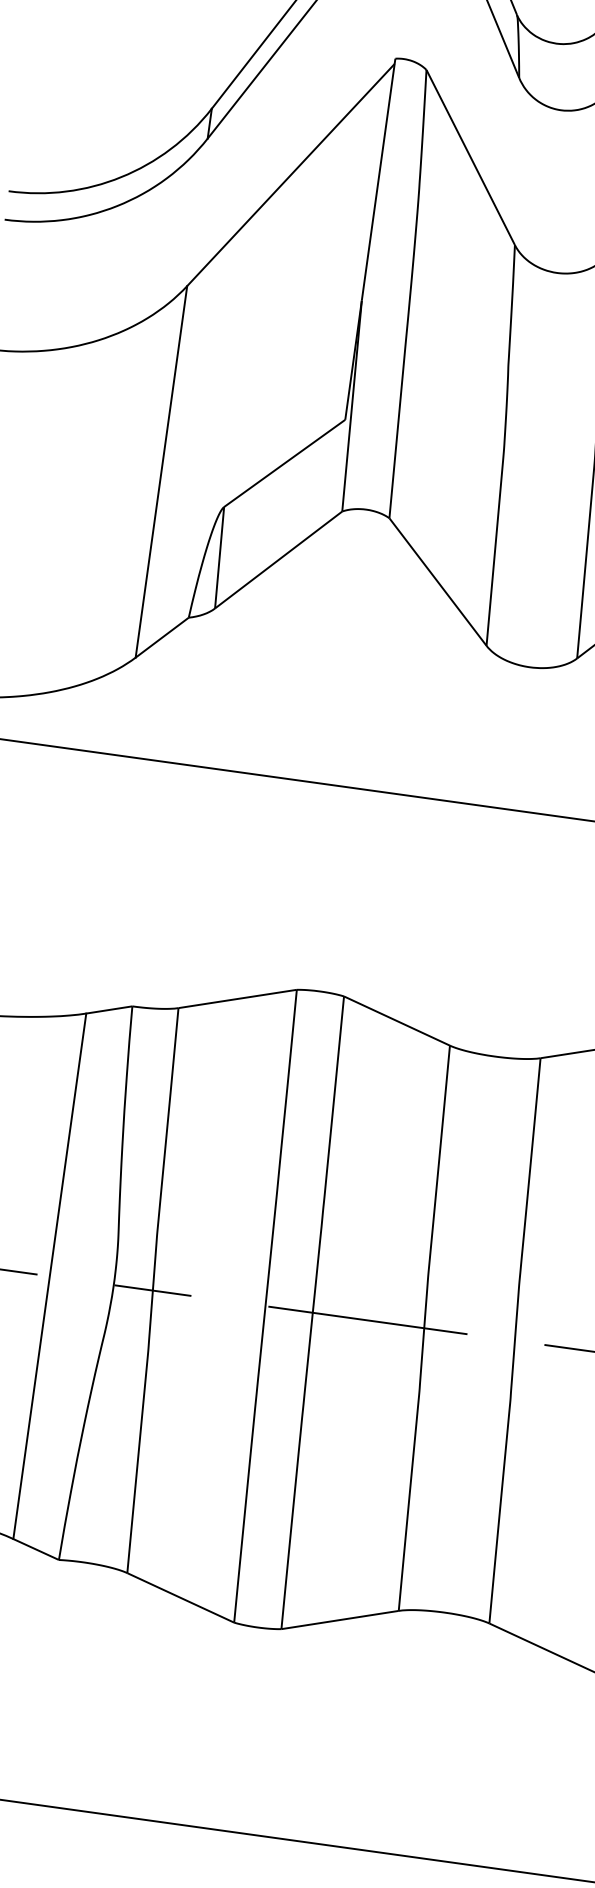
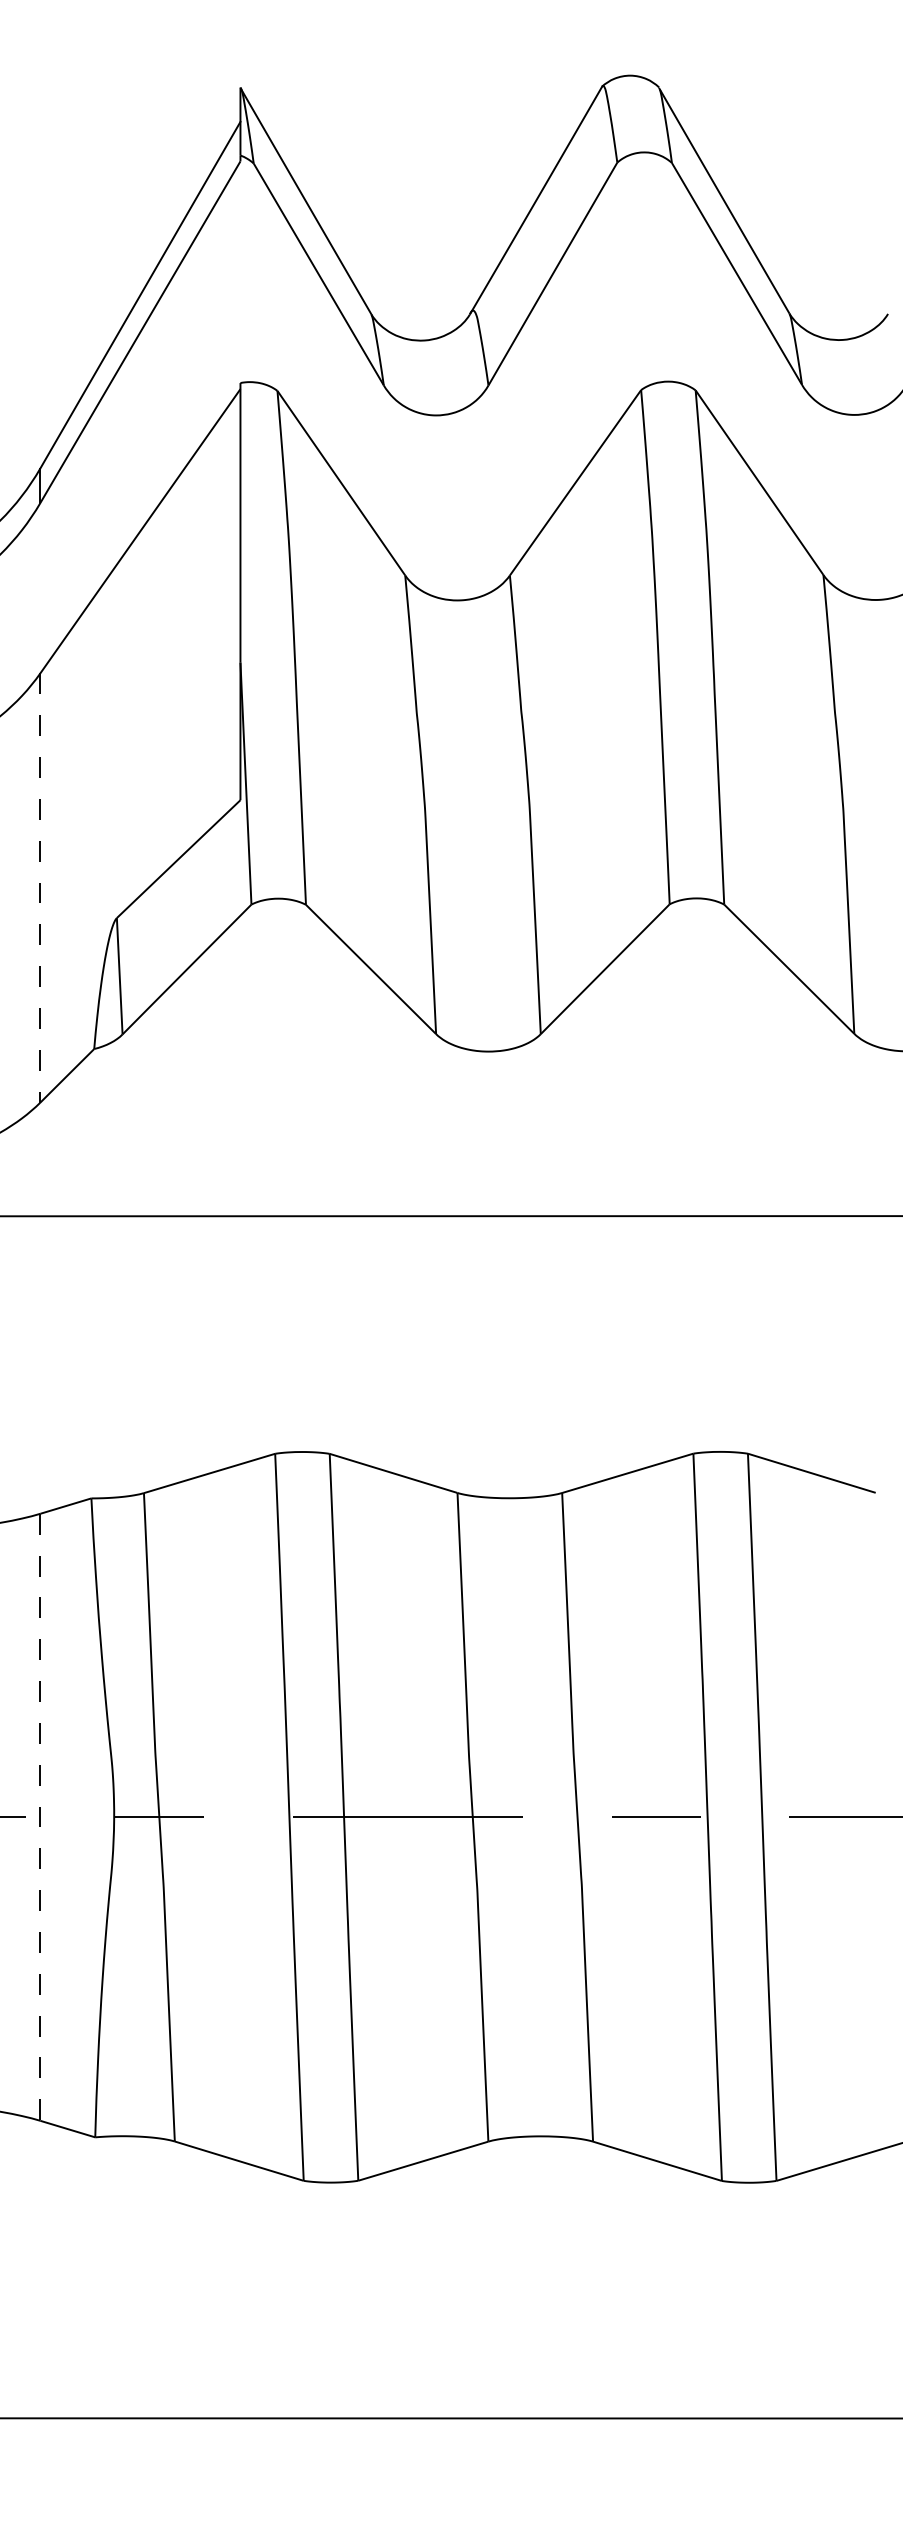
line: (161, 472) -> (40, 888), solid -> dashed
line: (49, 1276) -> (40, 1817), solid -> dashed

